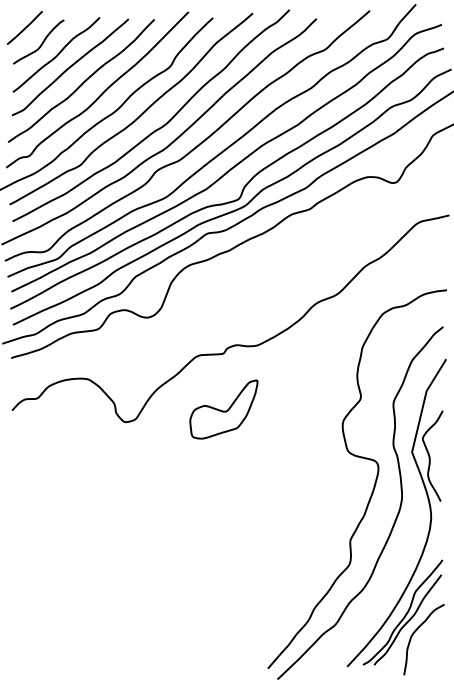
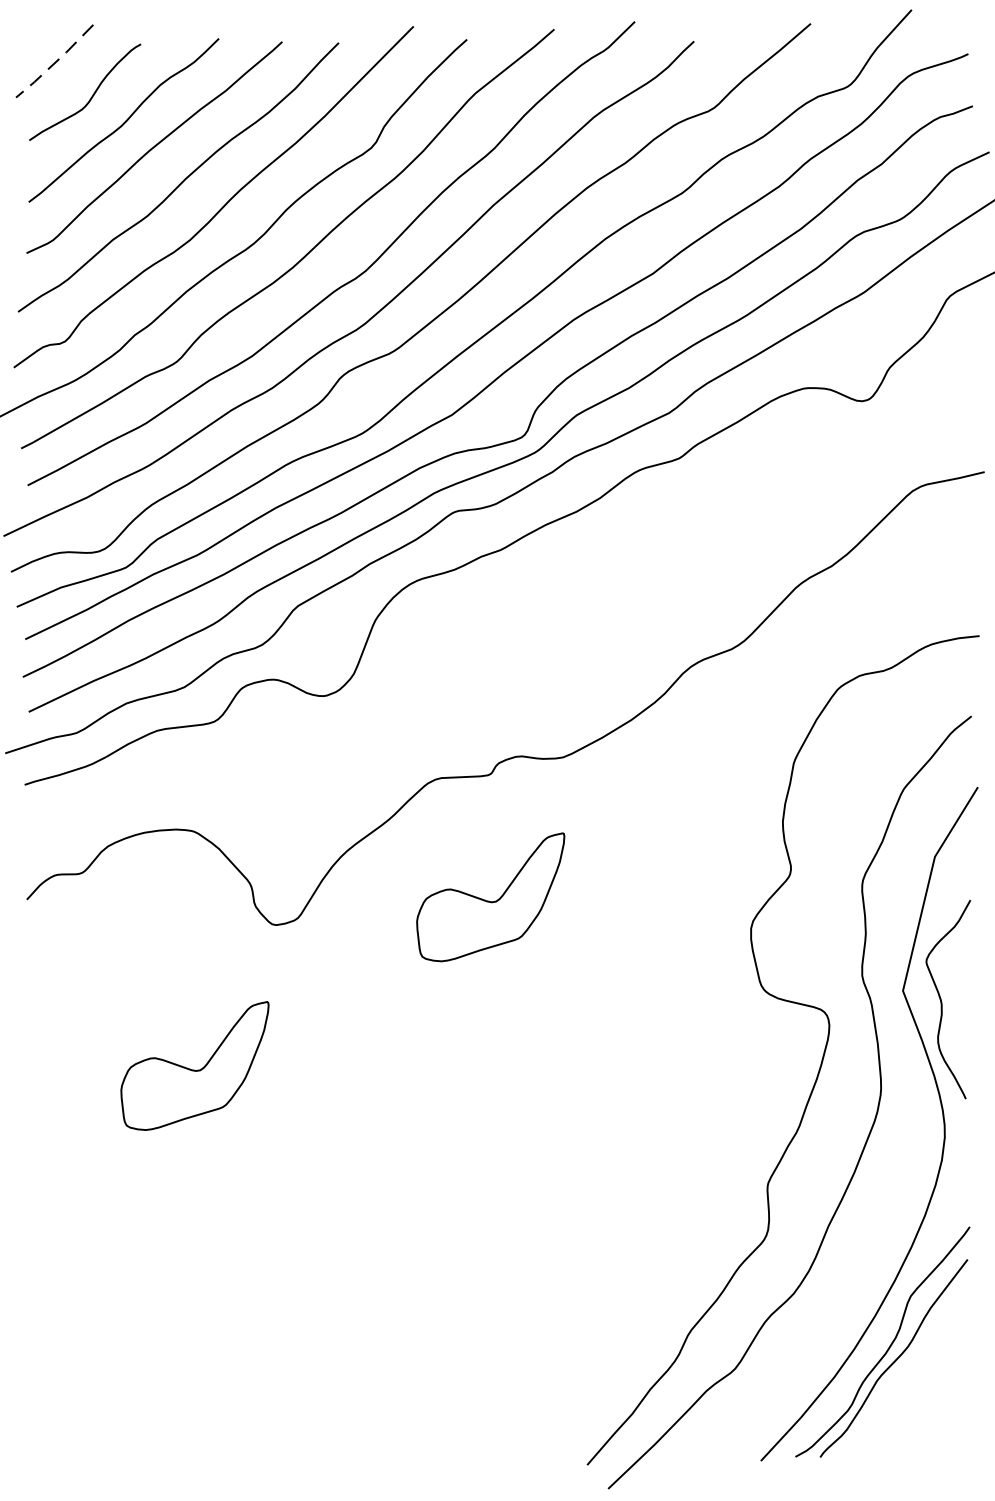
line: (25, 28) -> (56, 62), solid -> dashed
part: (88, 486) -> (194, 1065), added
curve: (416, 631) -> (912, 1383), removed

